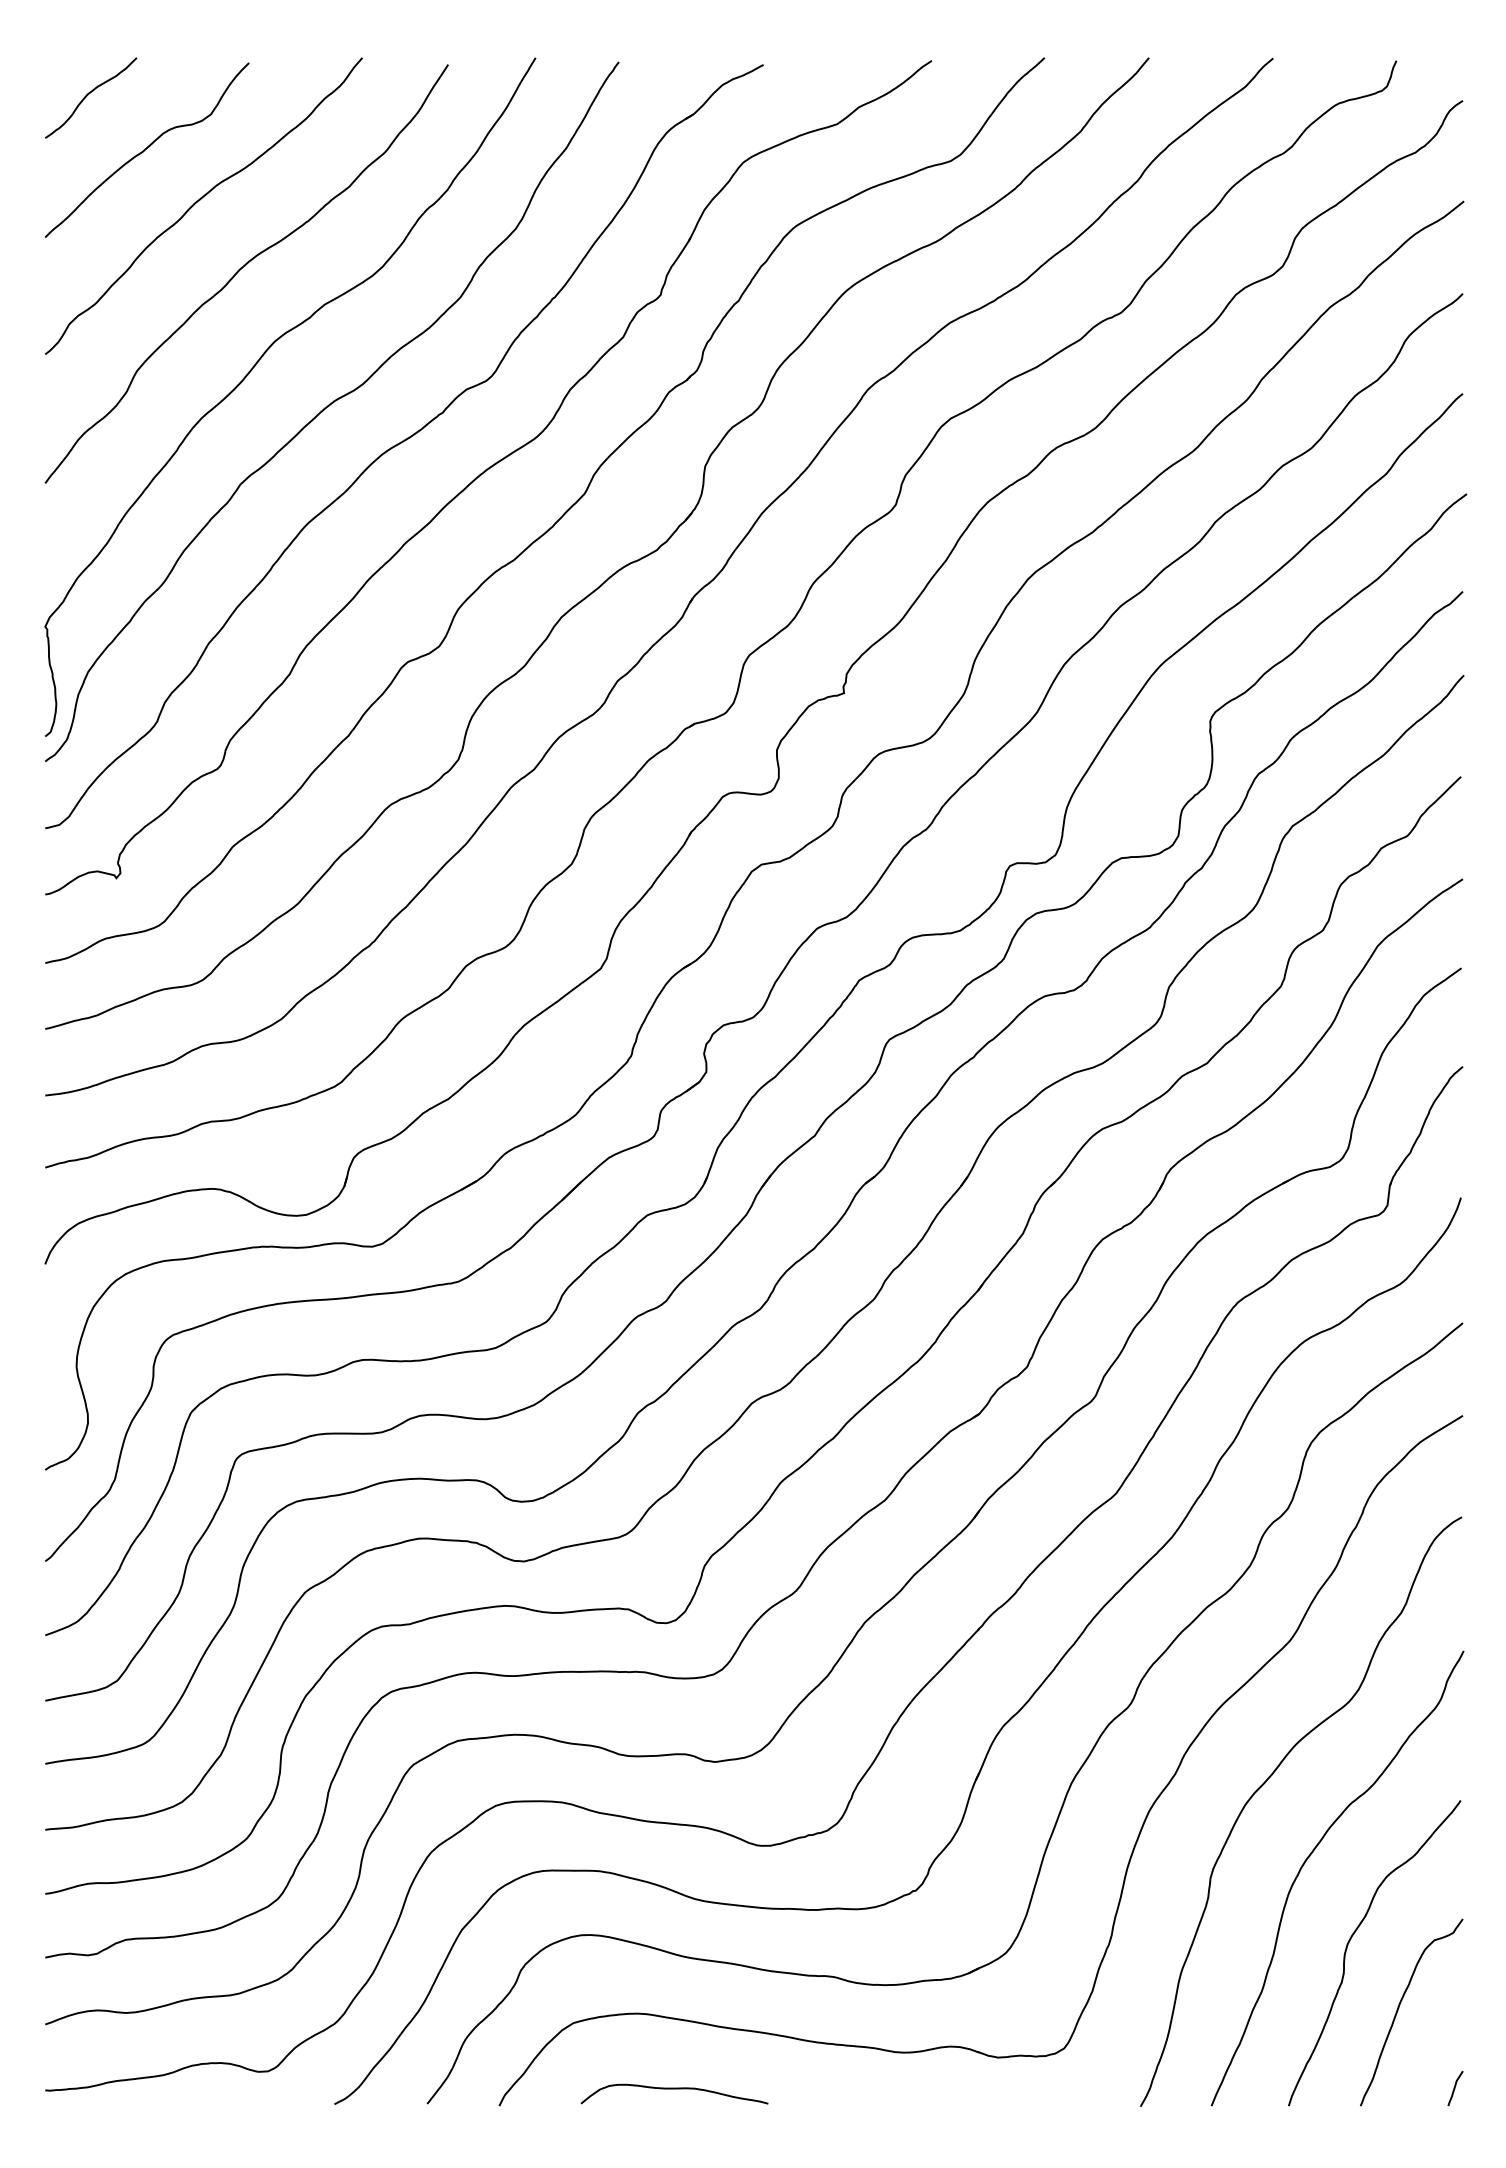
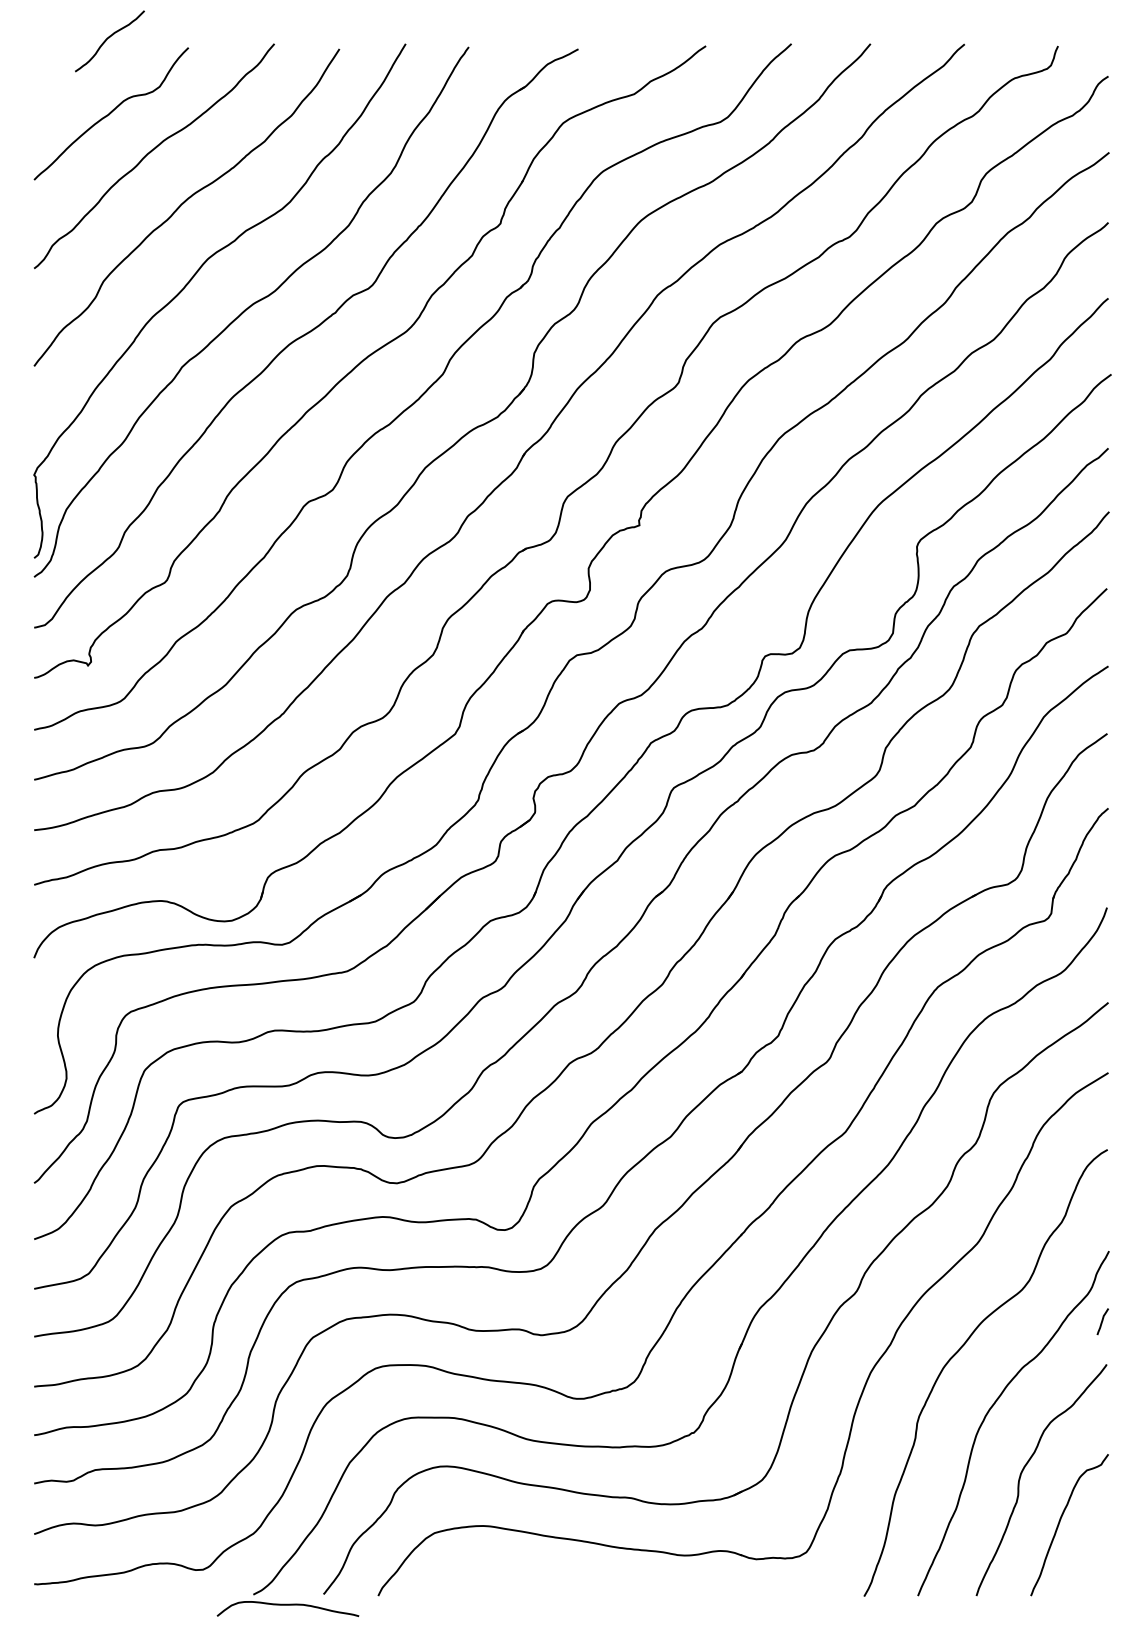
curve: (87, 95) -> (107, 39), moved
curve: (1455, 2088) -> (1102, 1321), moved
curve: (673, 2089) -> (287, 1605), moved

